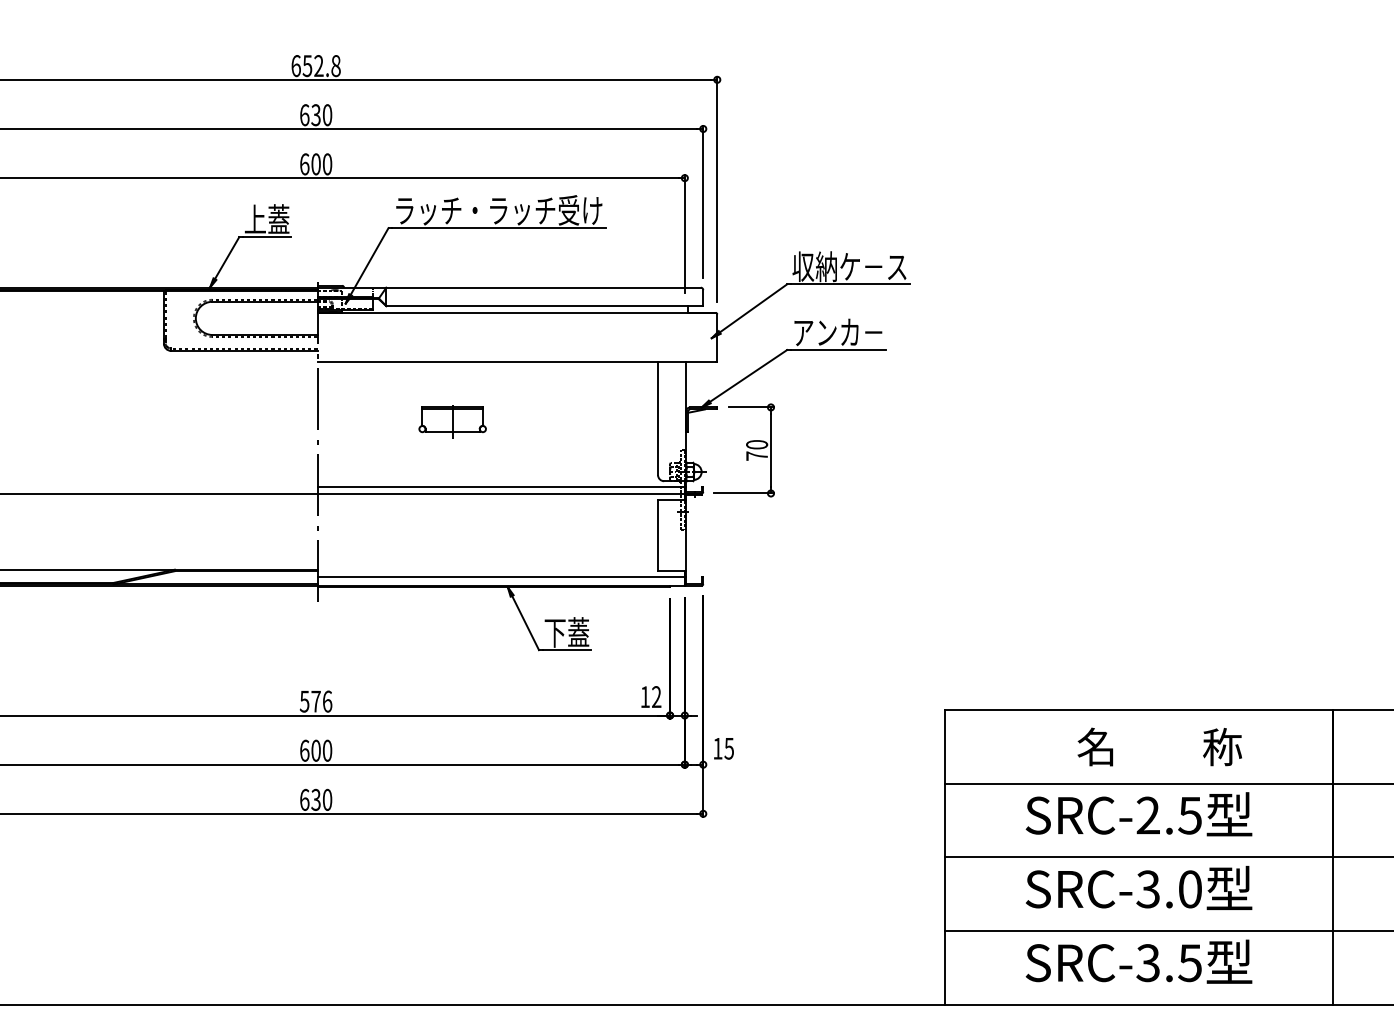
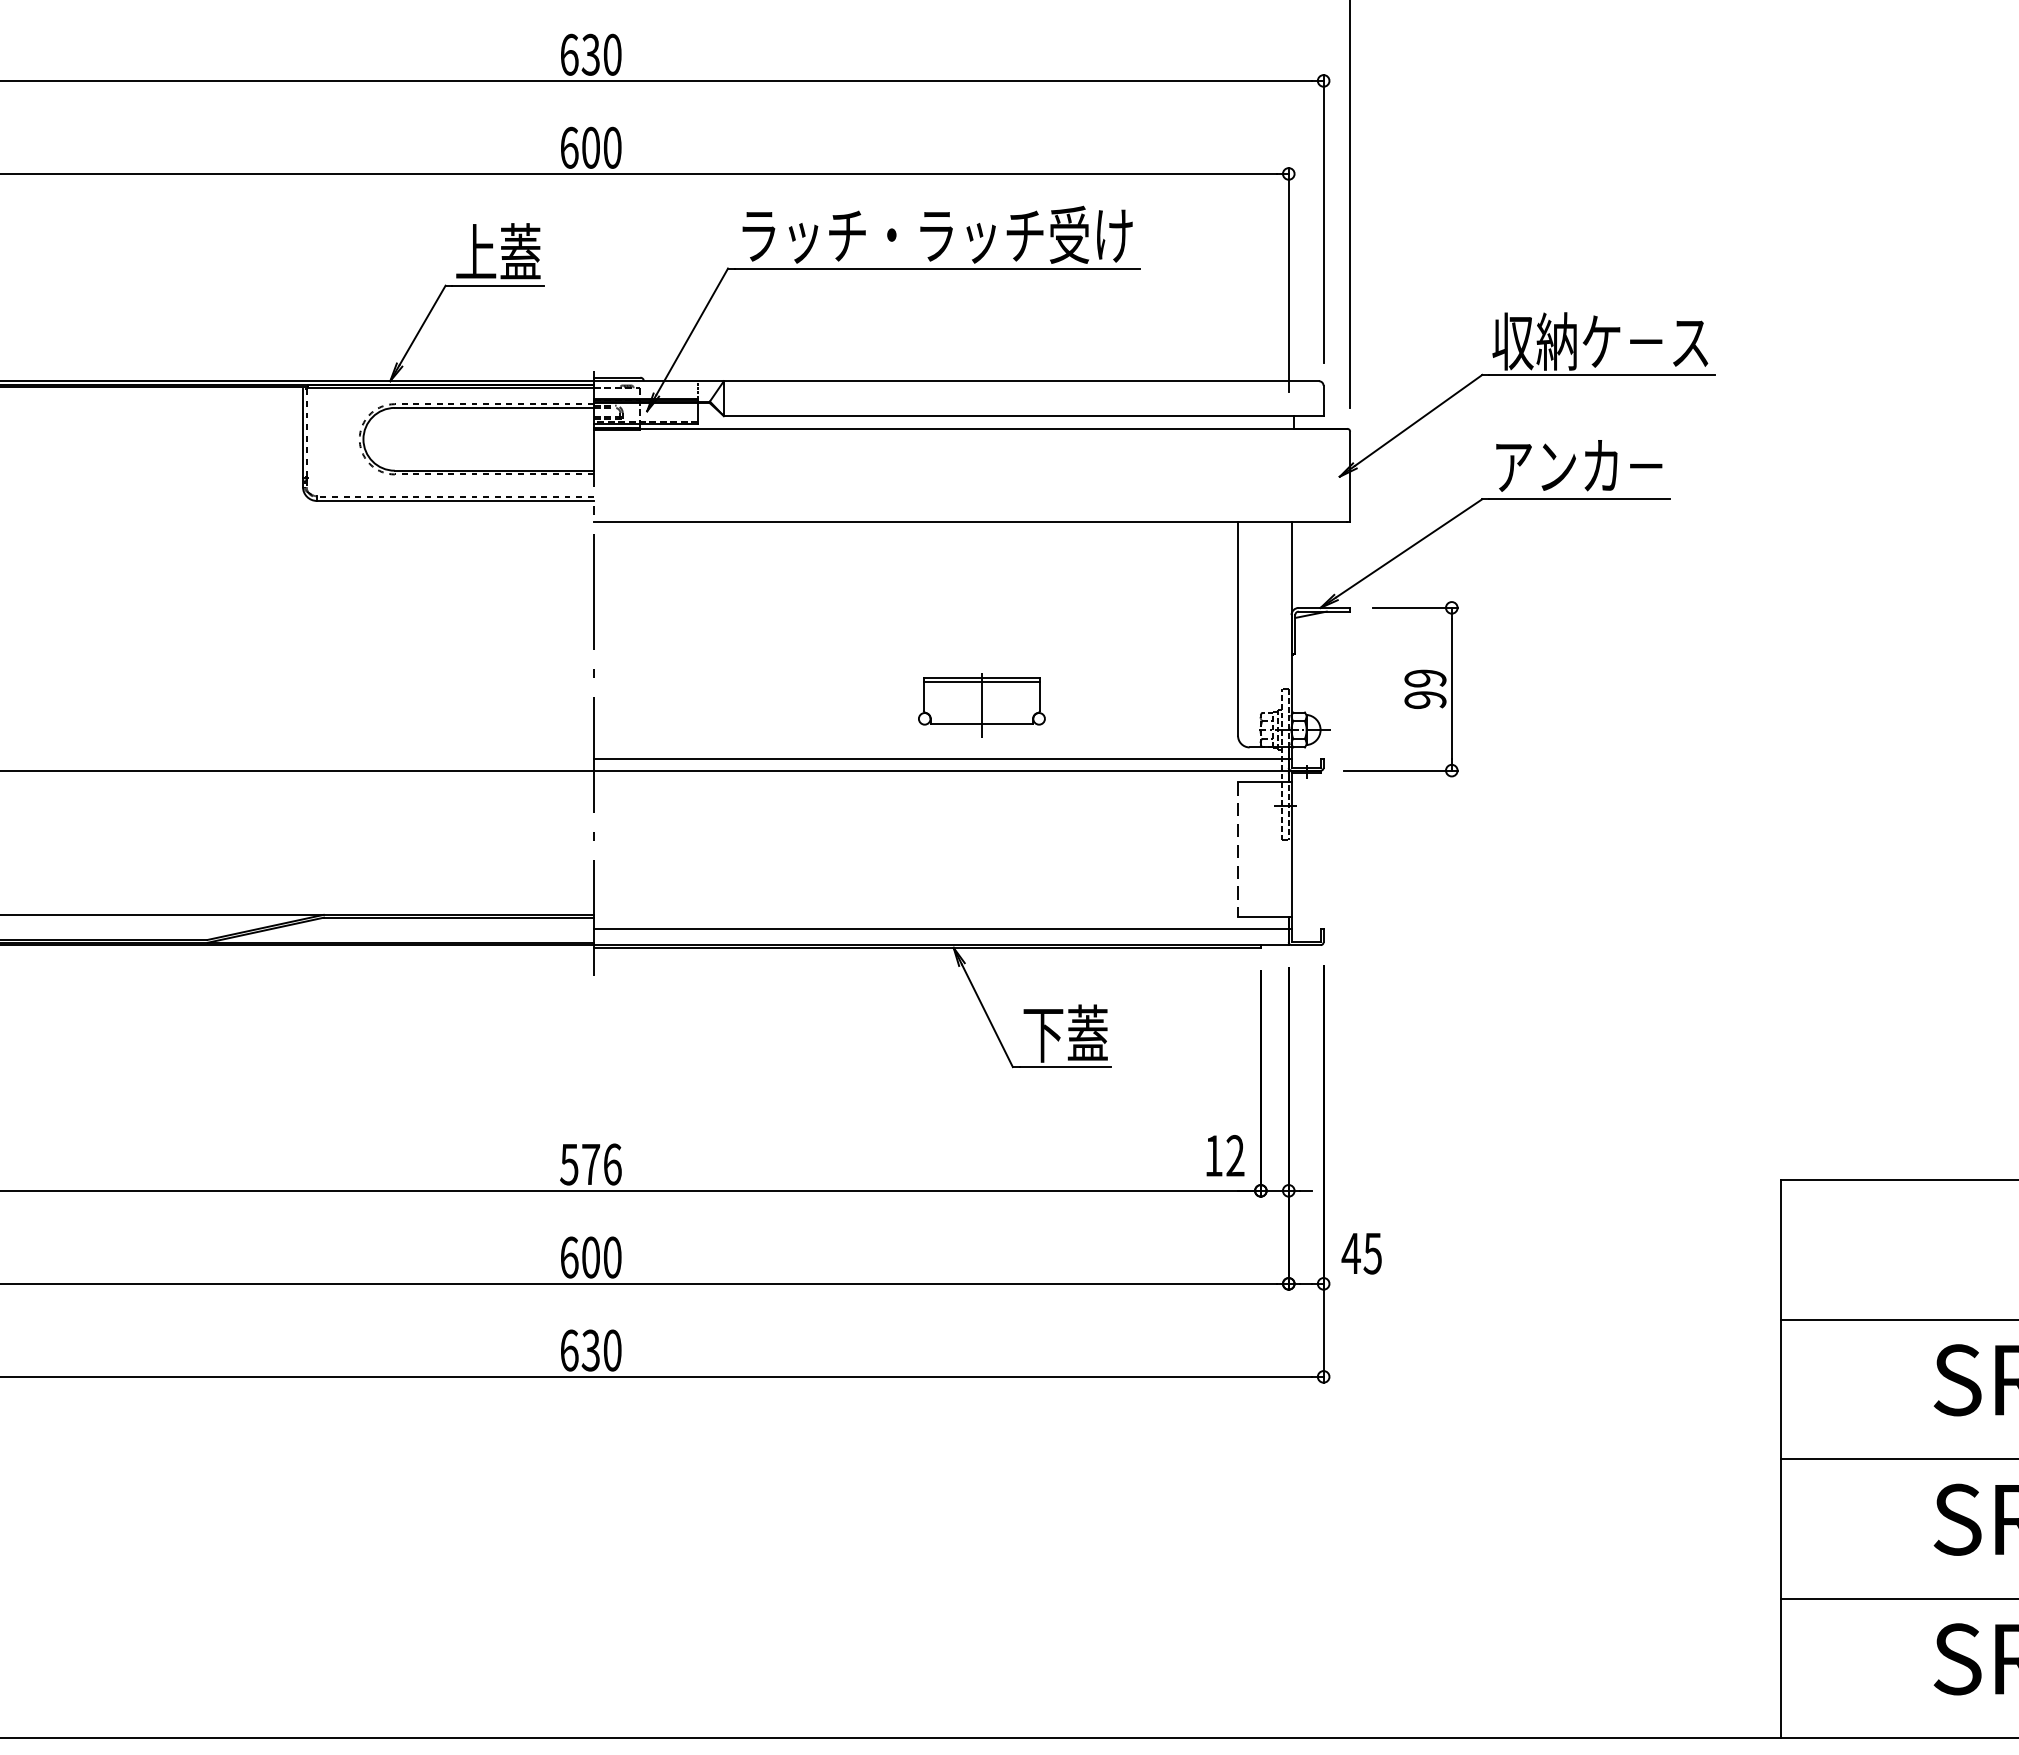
part: (452, 421) -> (981, 704), moved
text: (757, 450) -> (1426, 689), 70 -> 99
line: (658, 535) -> (1238, 850), solid -> dashed
text: (717, 748) -> (1350, 1253), 15 -> 45

